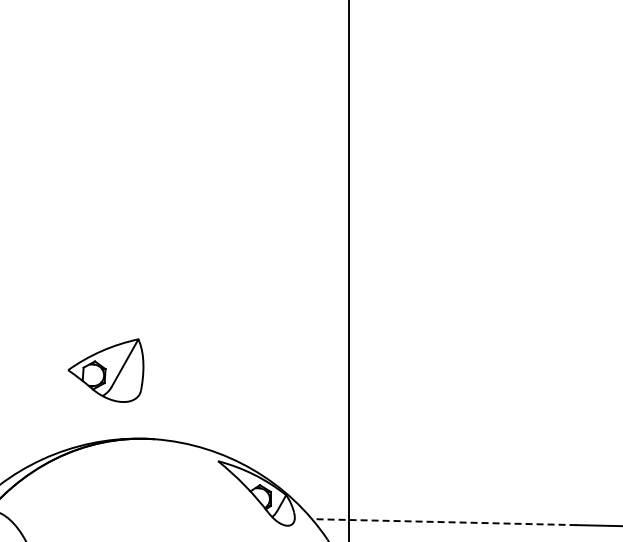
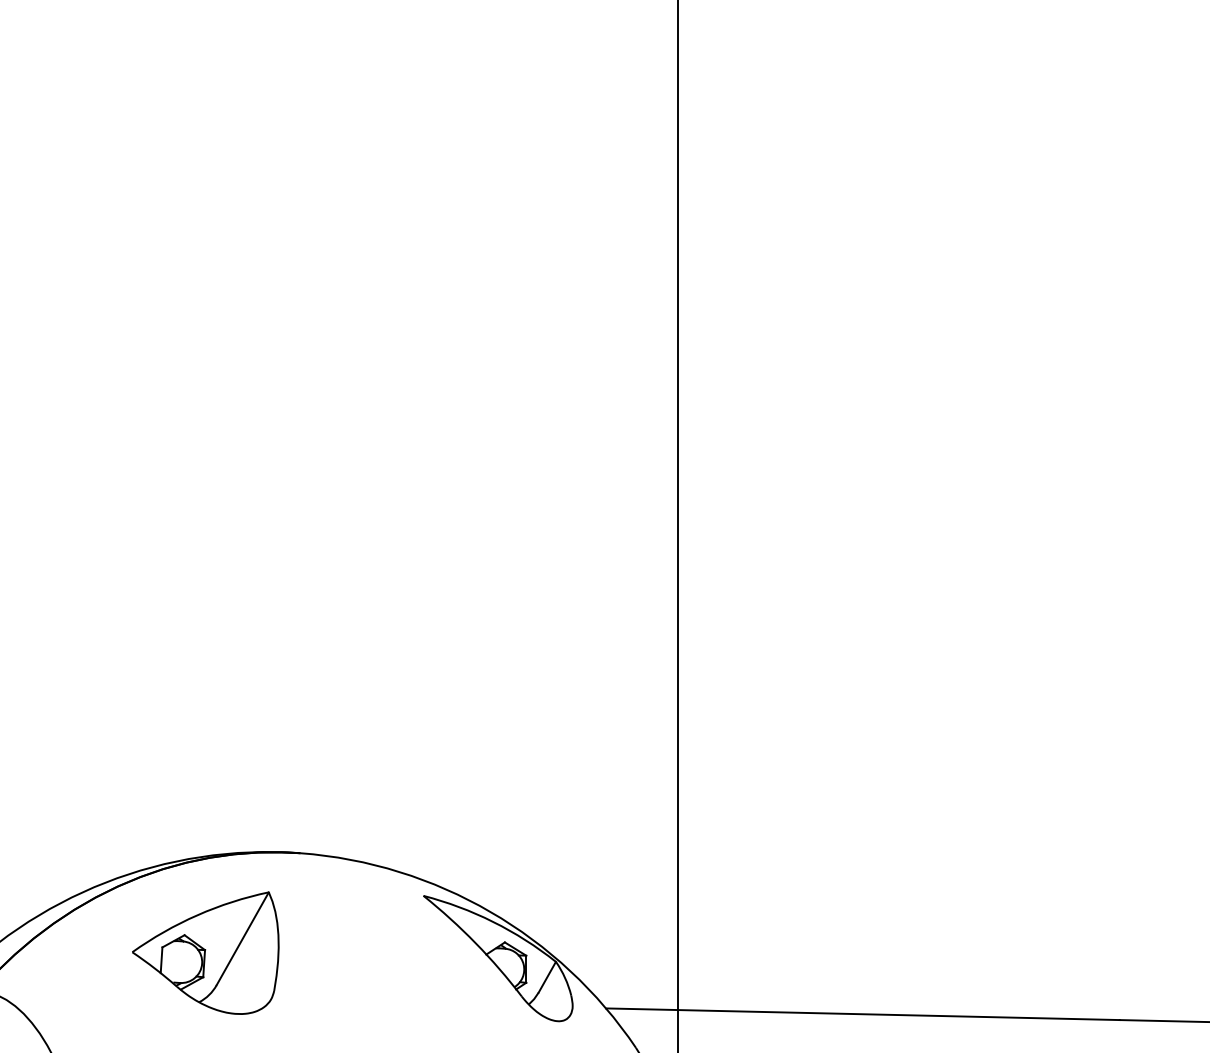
part: (105, 370) -> (204, 952), moved
line: (443, 522) -> (861, 1014), dashed -> solid

